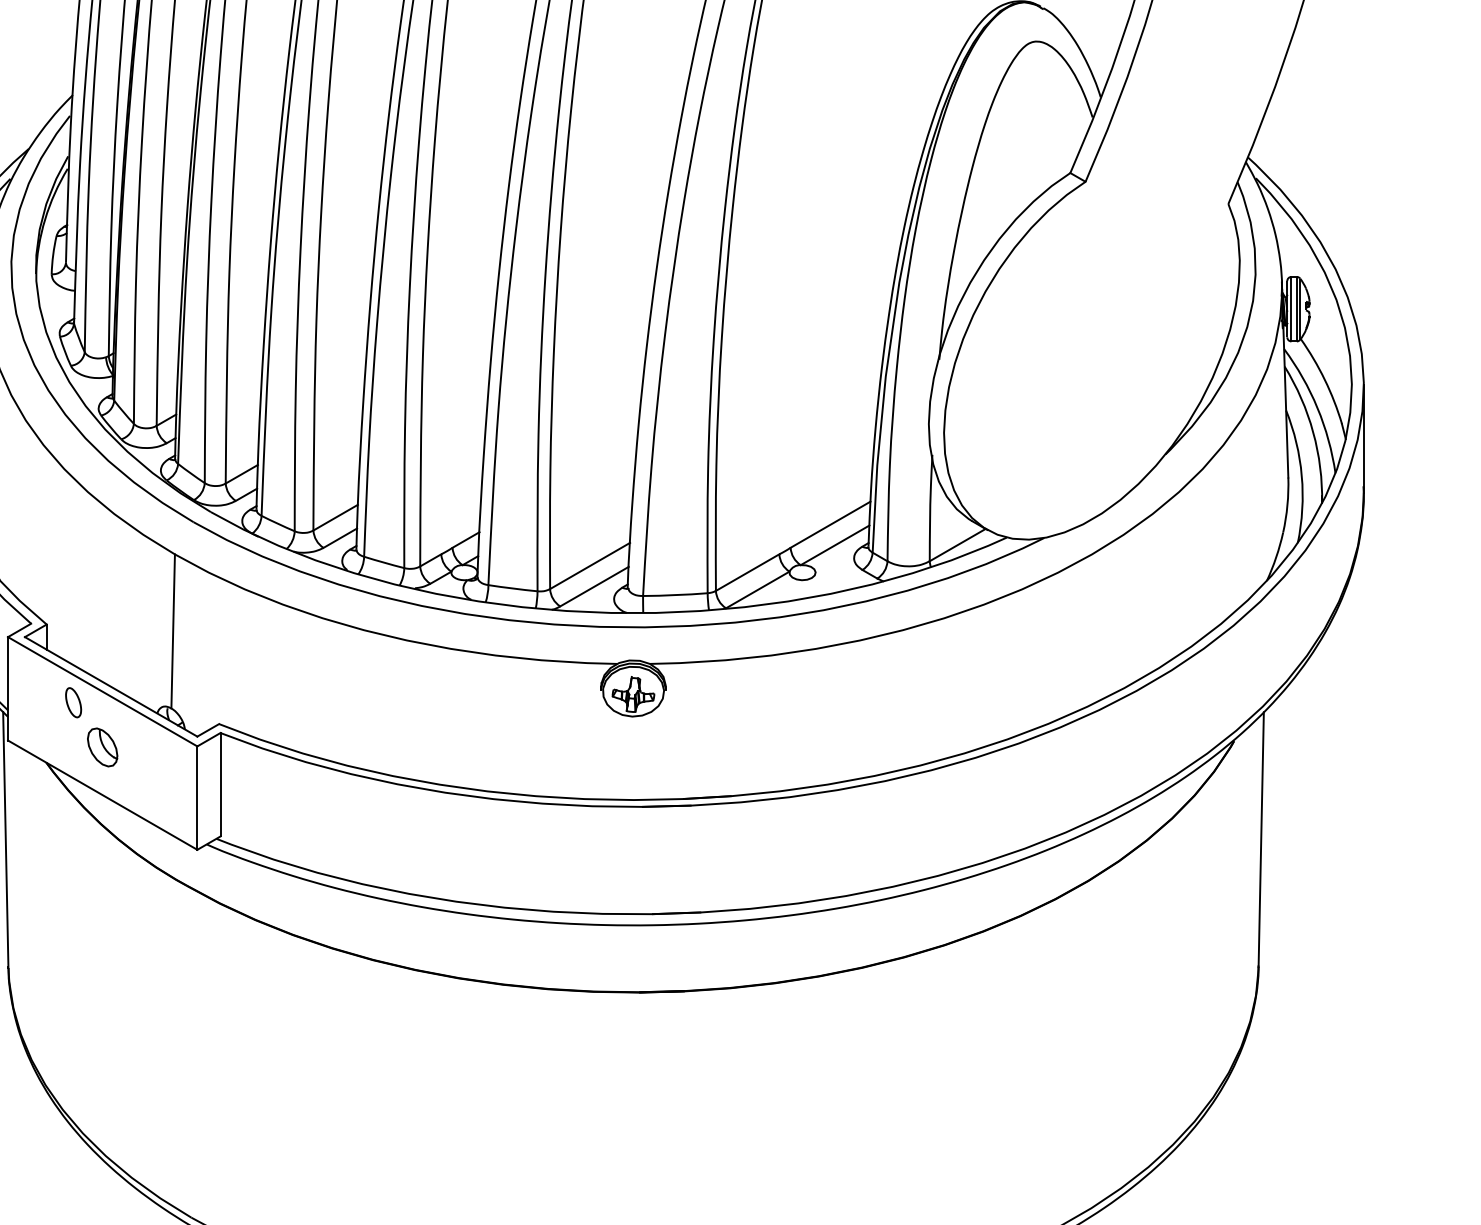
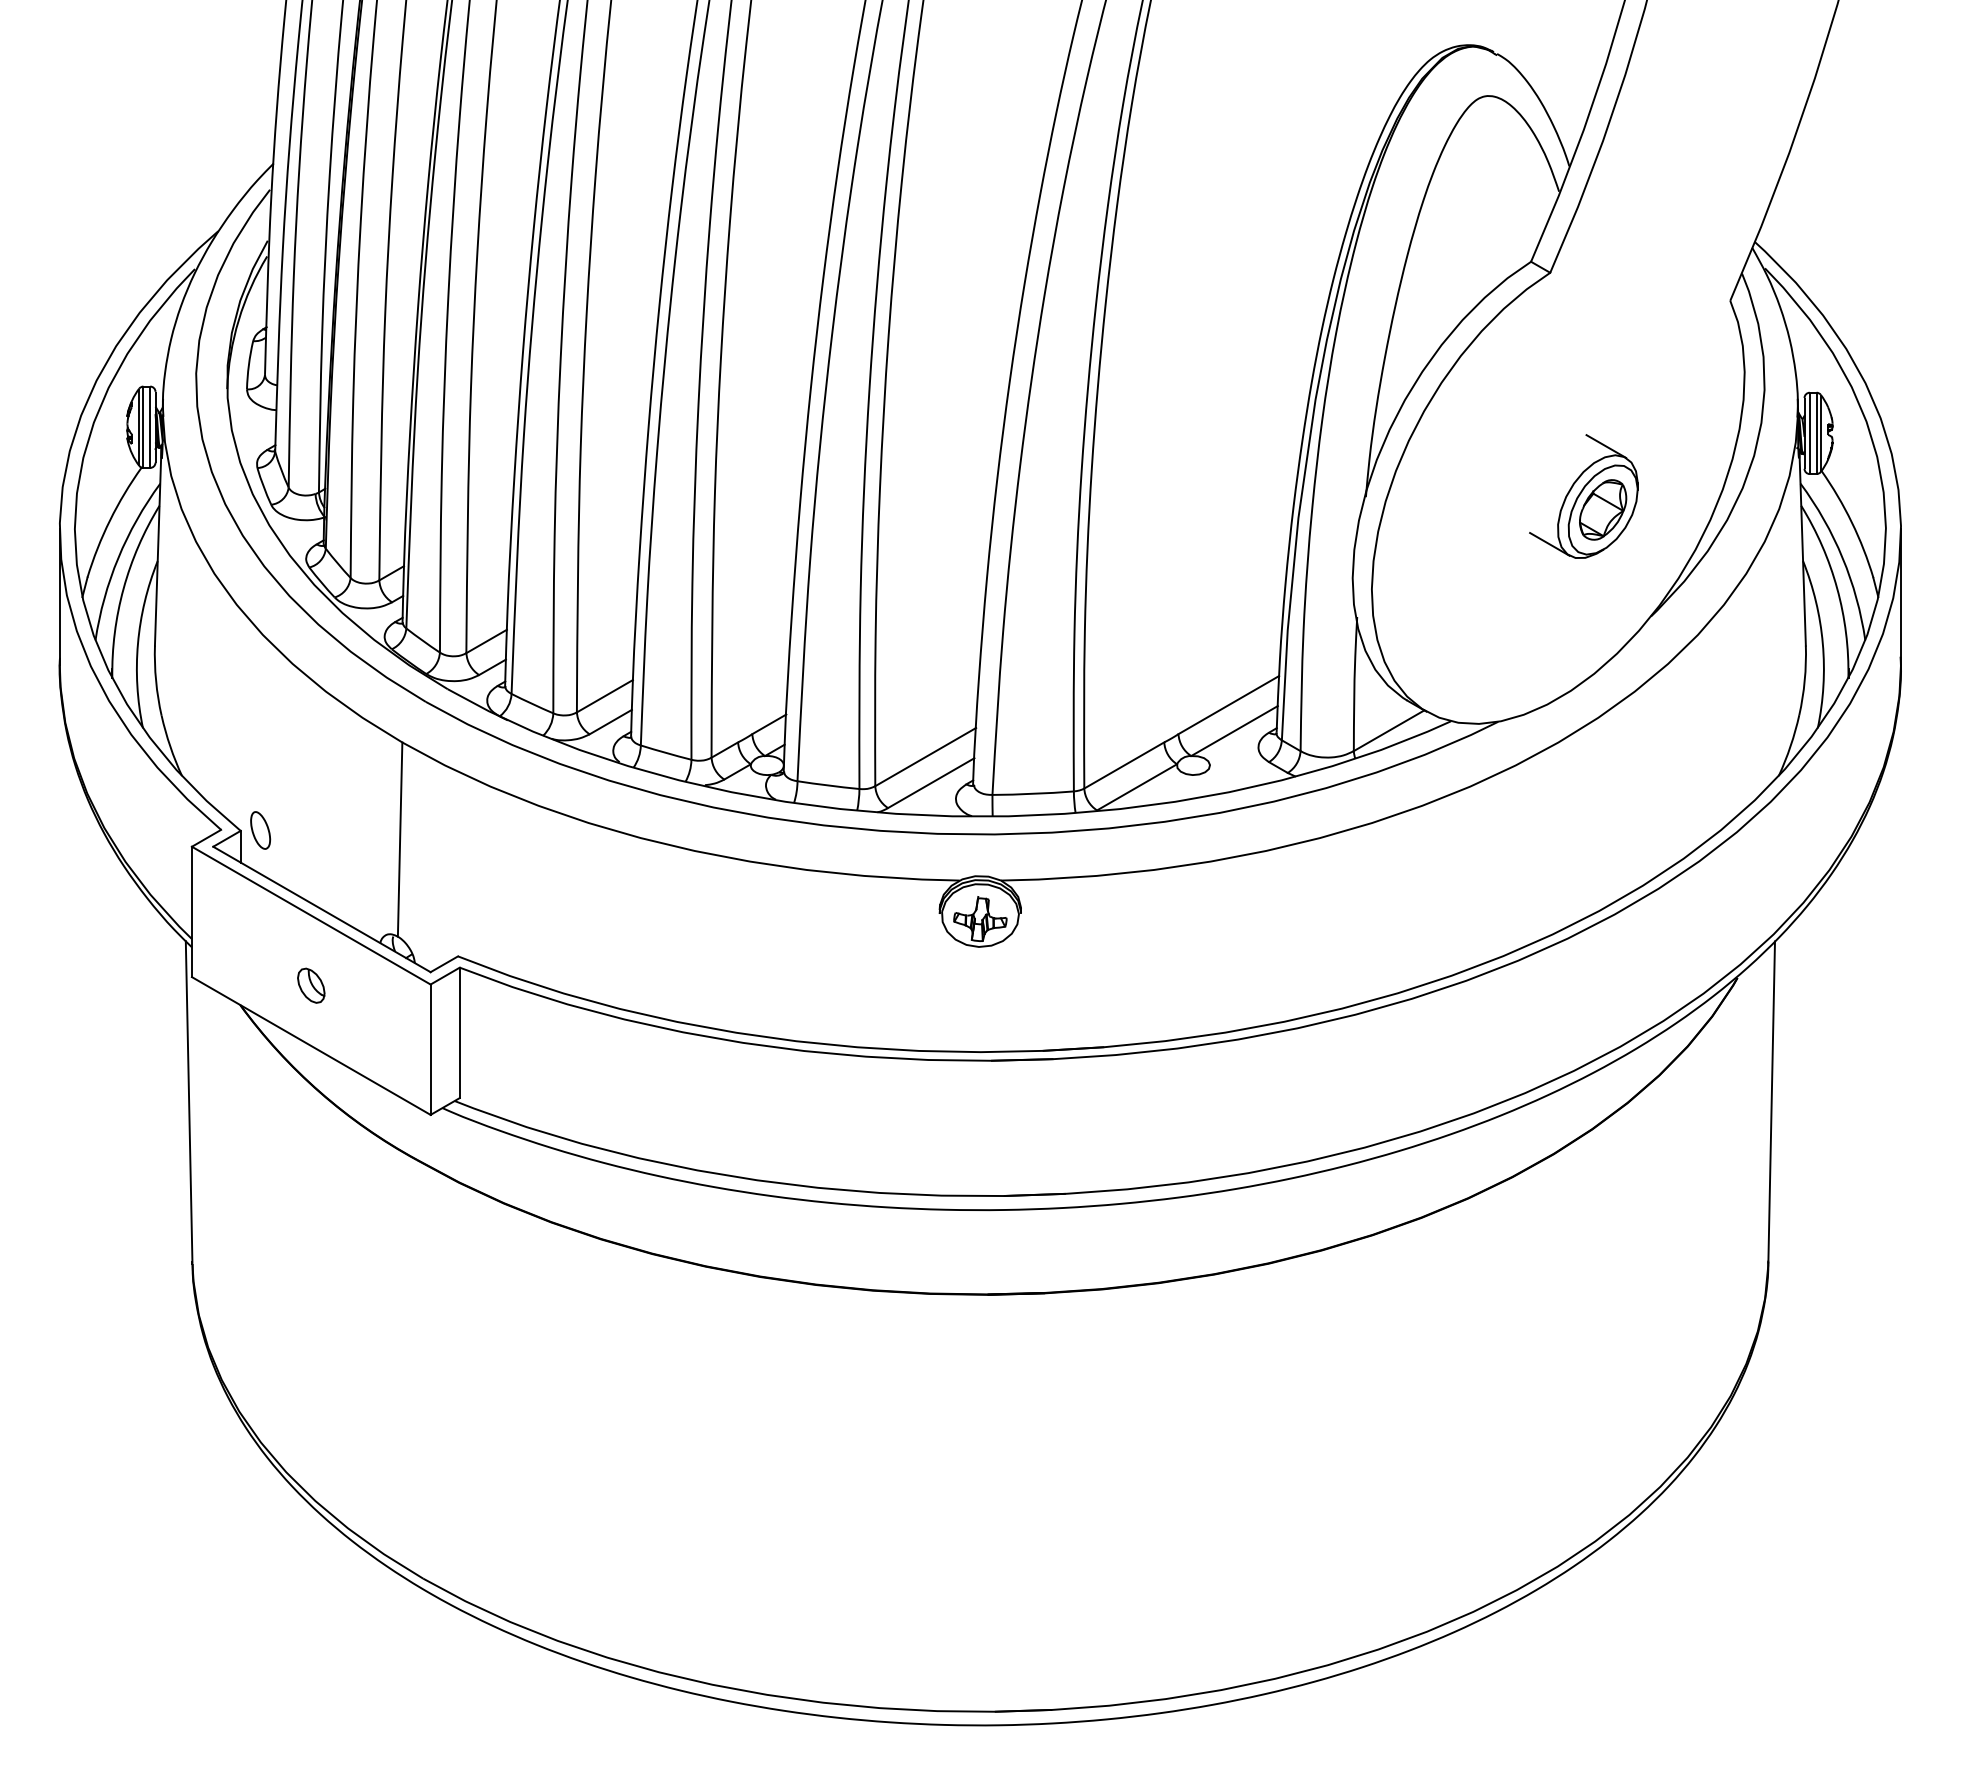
part: (1111, 359) -> (1583, 496), added
part: (73, 702) -> (260, 830), moved
part: (102, 747) -> (311, 985), size x0.71

